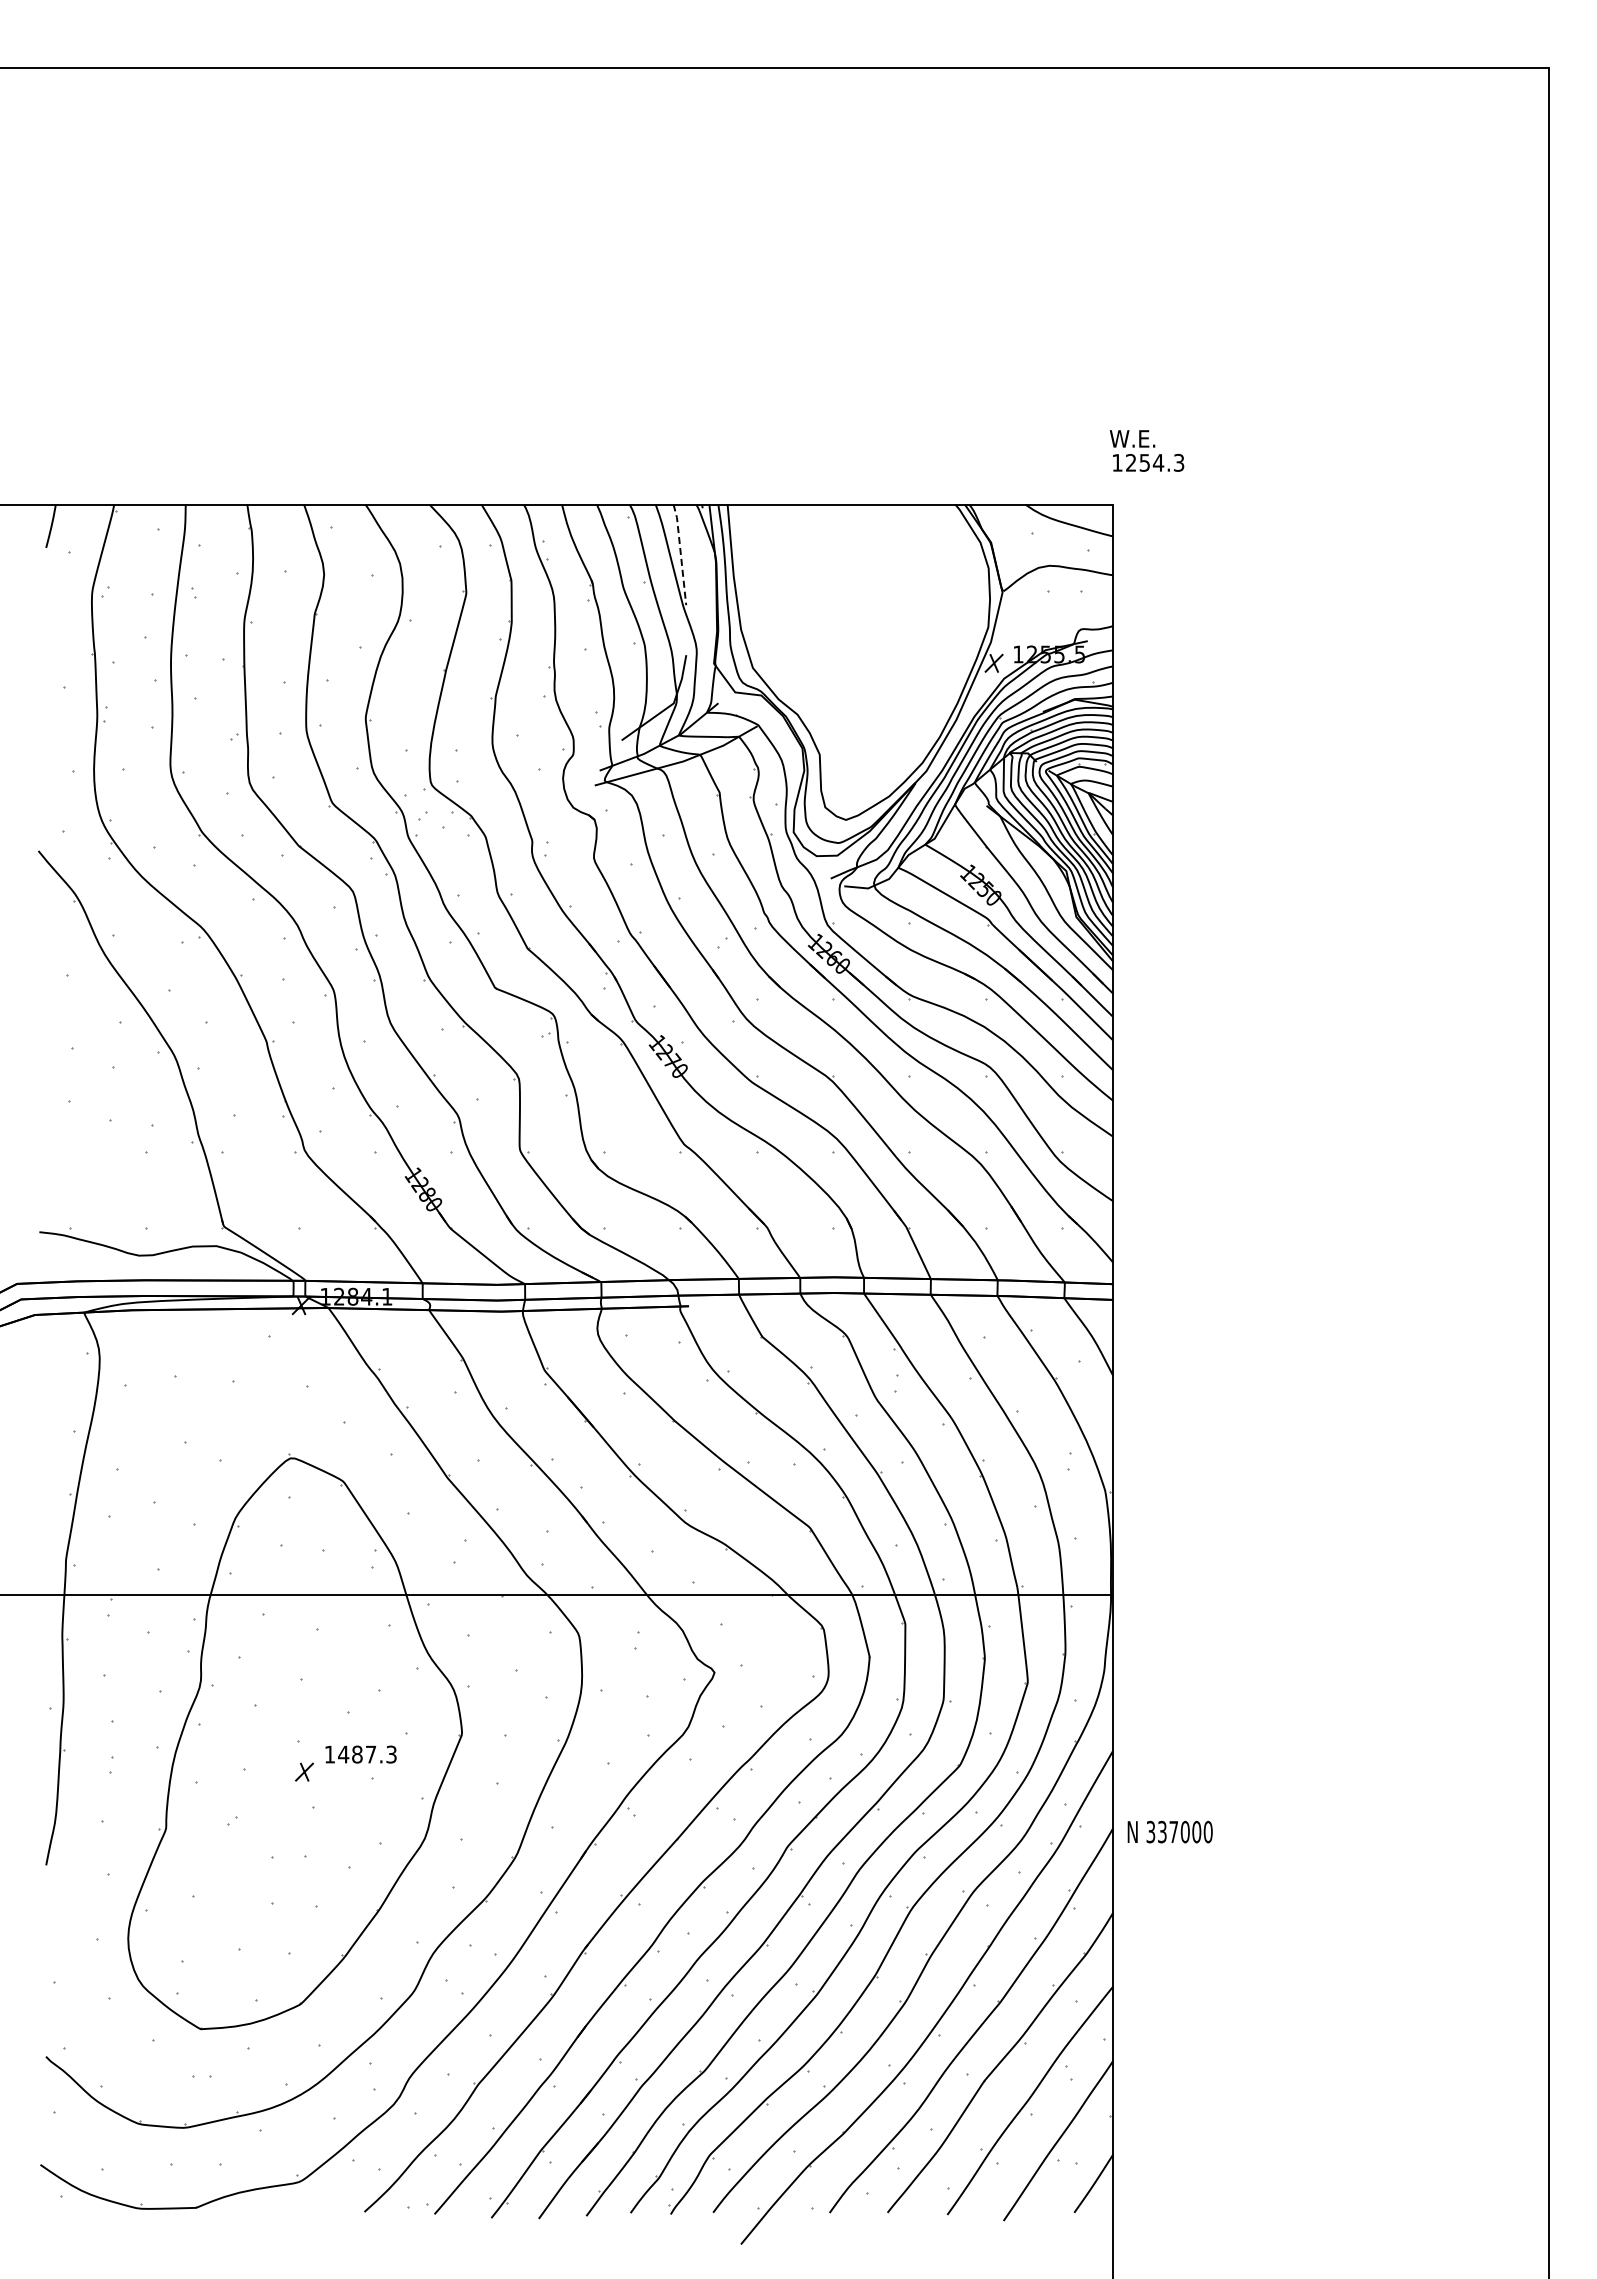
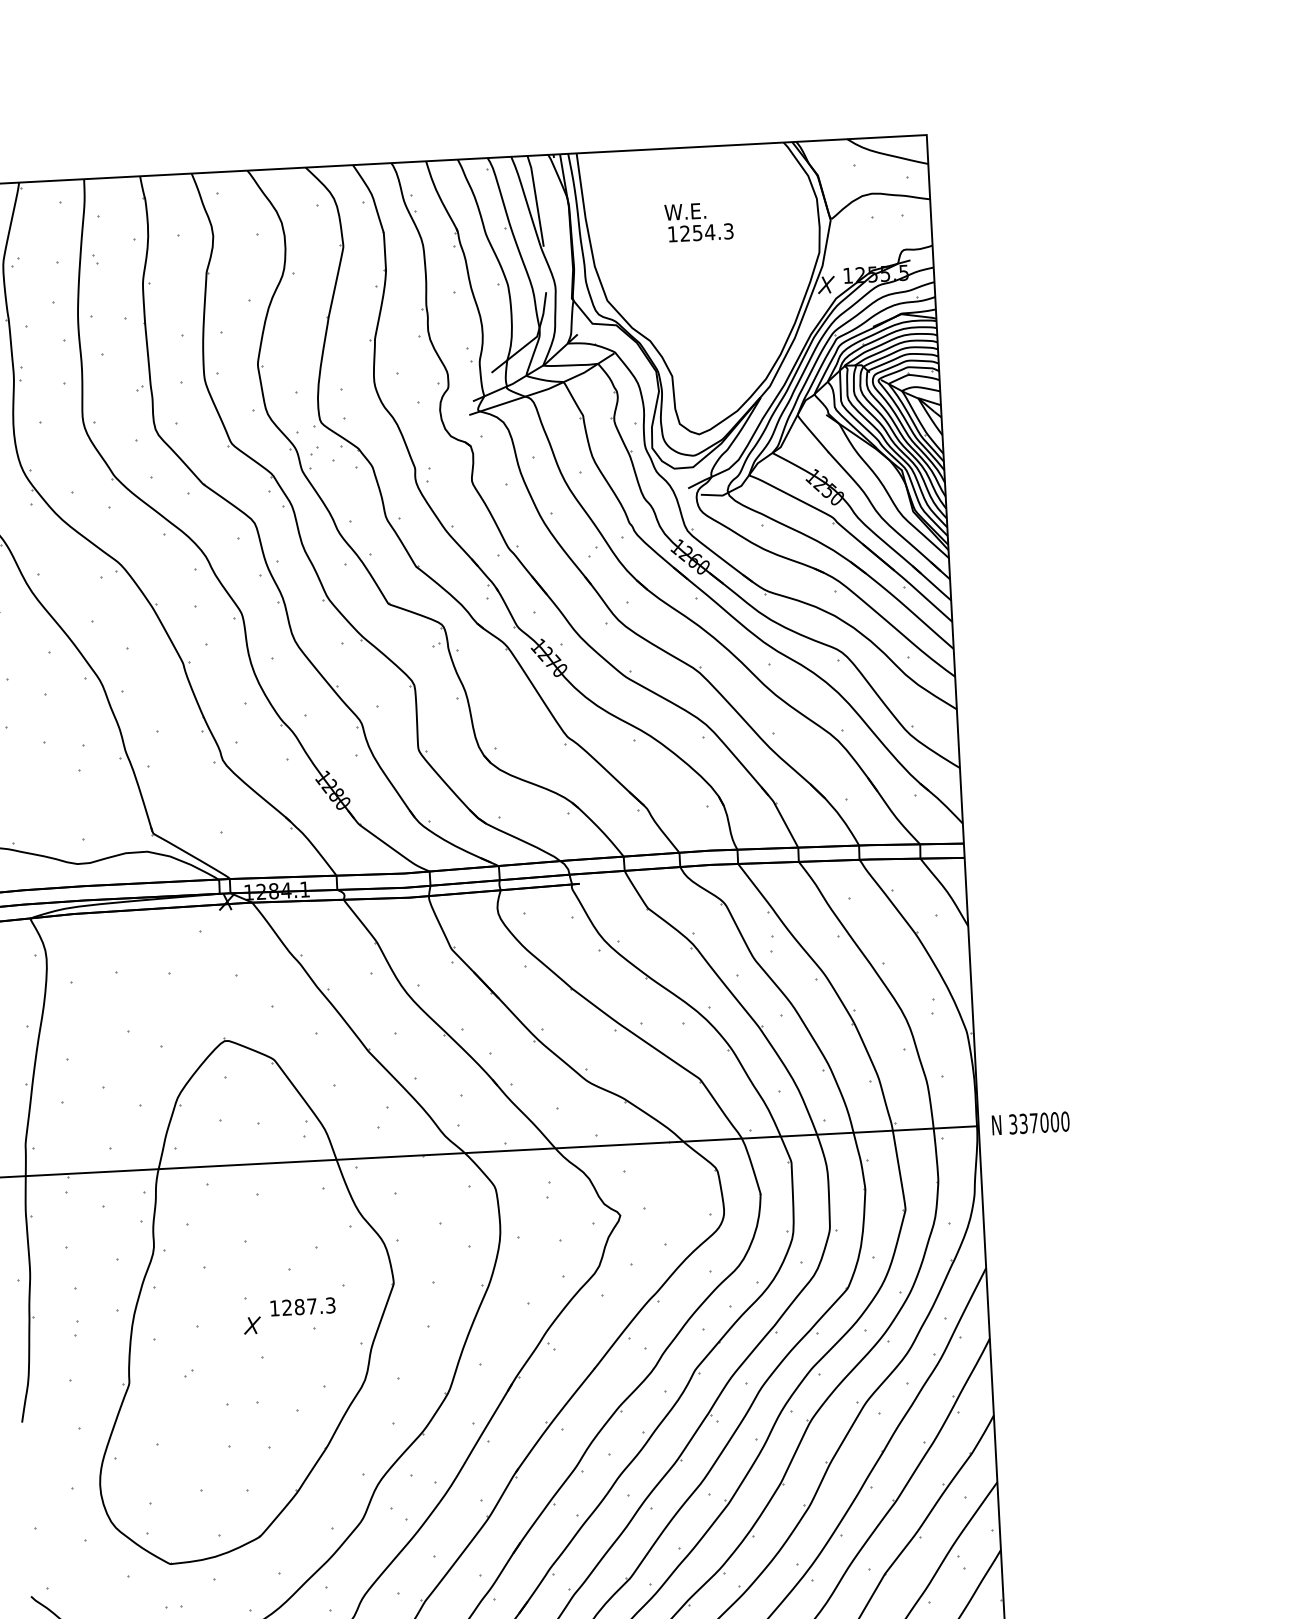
text: (1146, 450) -> (698, 221), moved
line: (680, 554) -> (536, 201), dashed -> solid
text: (343, 1754) -> (287, 1307), 1487.3 -> 1287.3
text: (1169, 1831) -> (1030, 1122), moved

